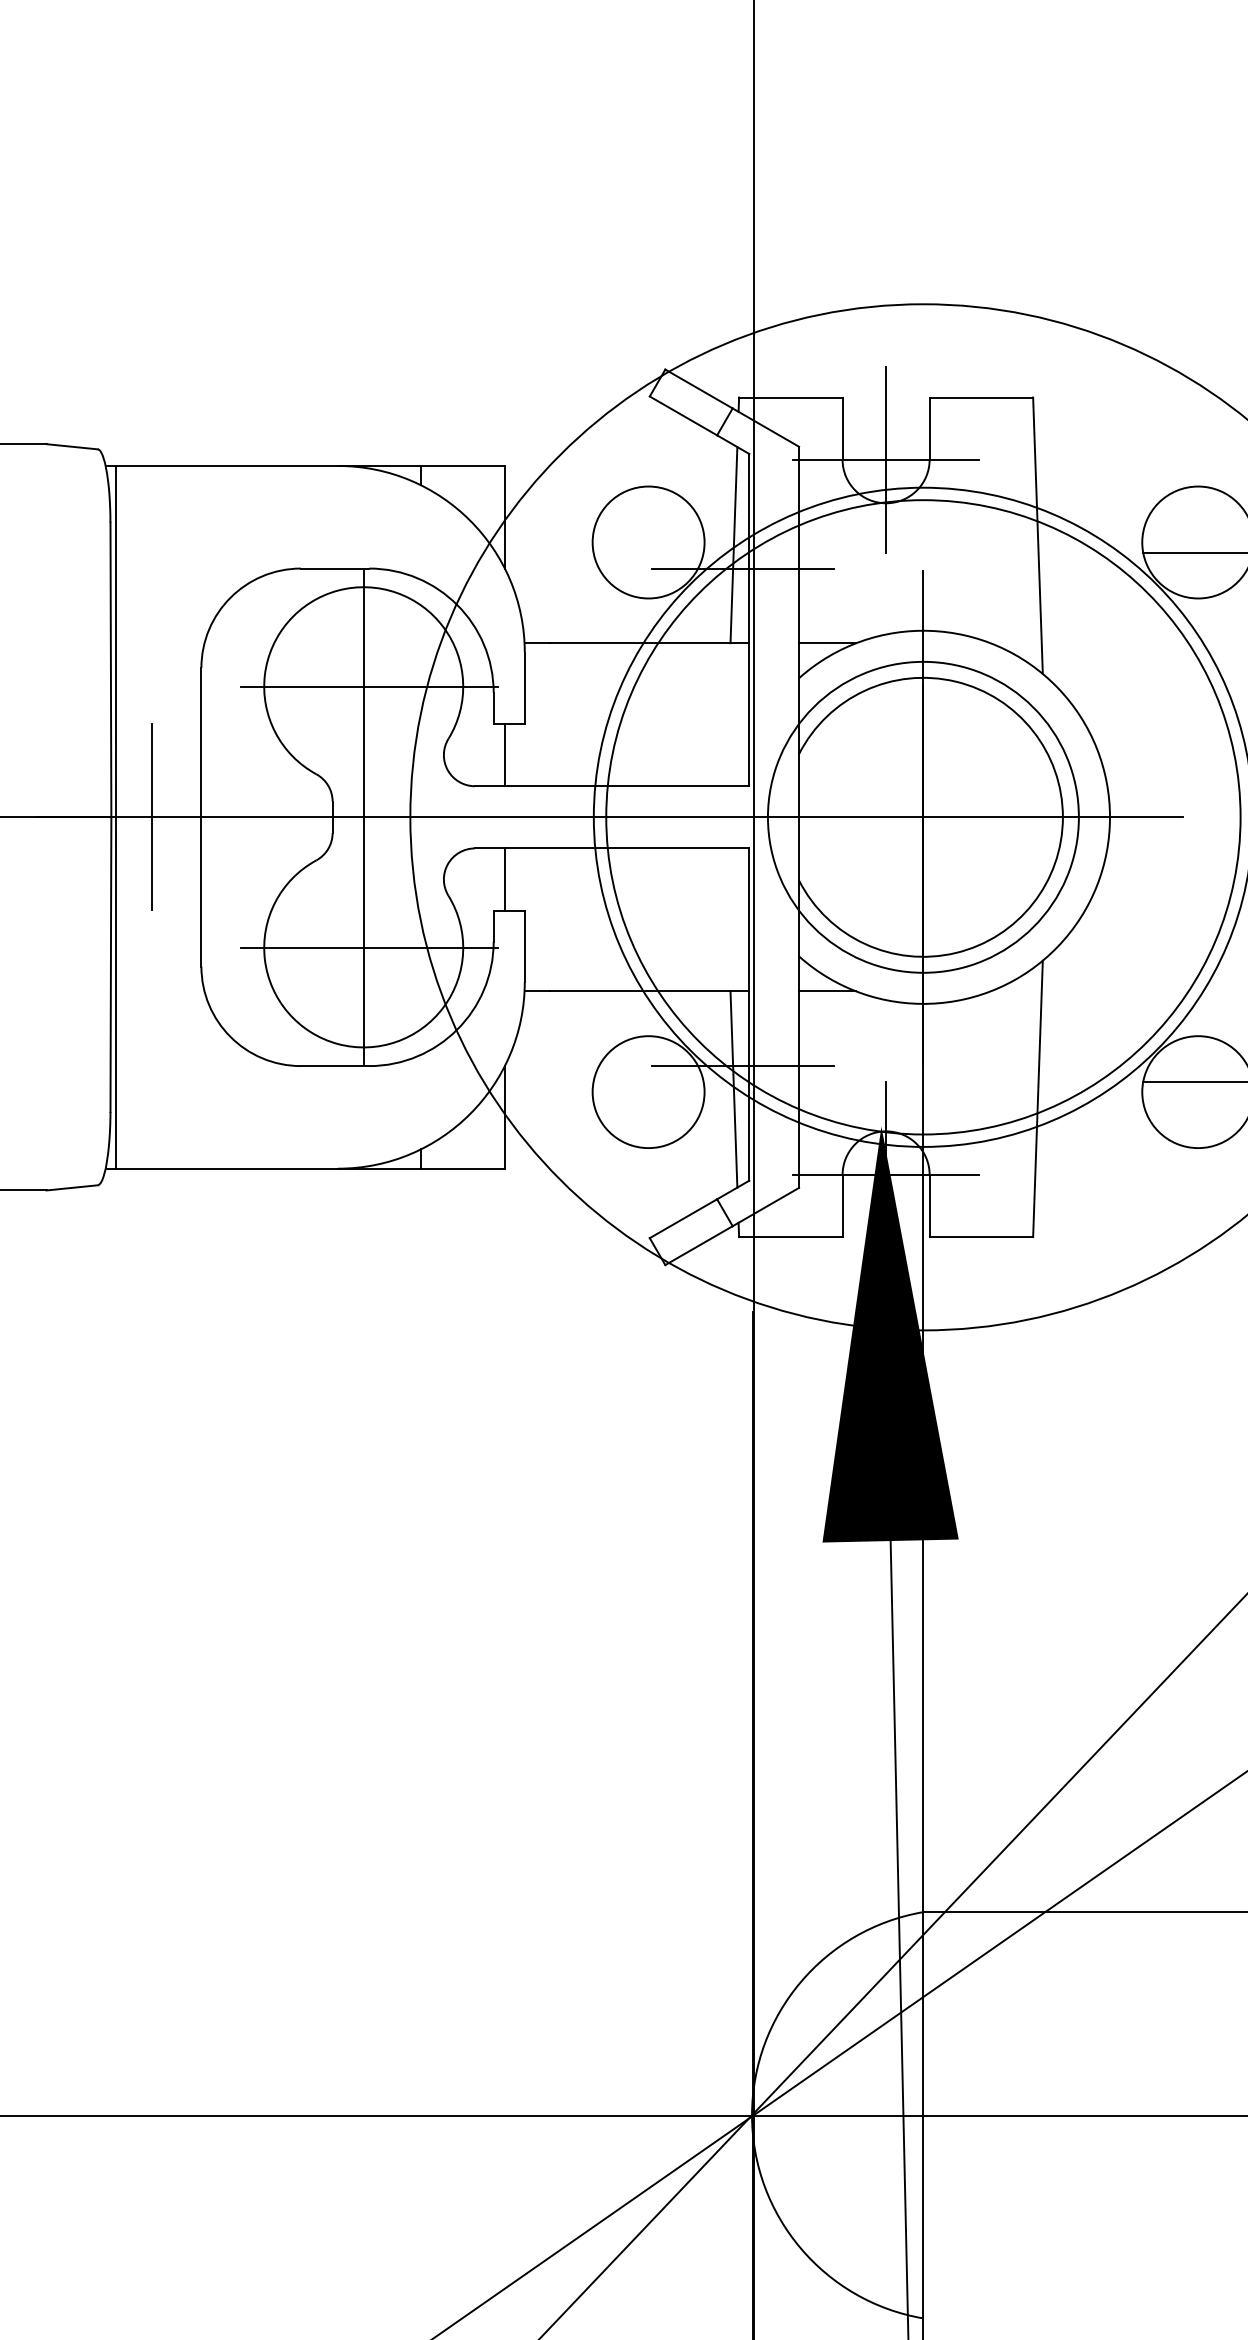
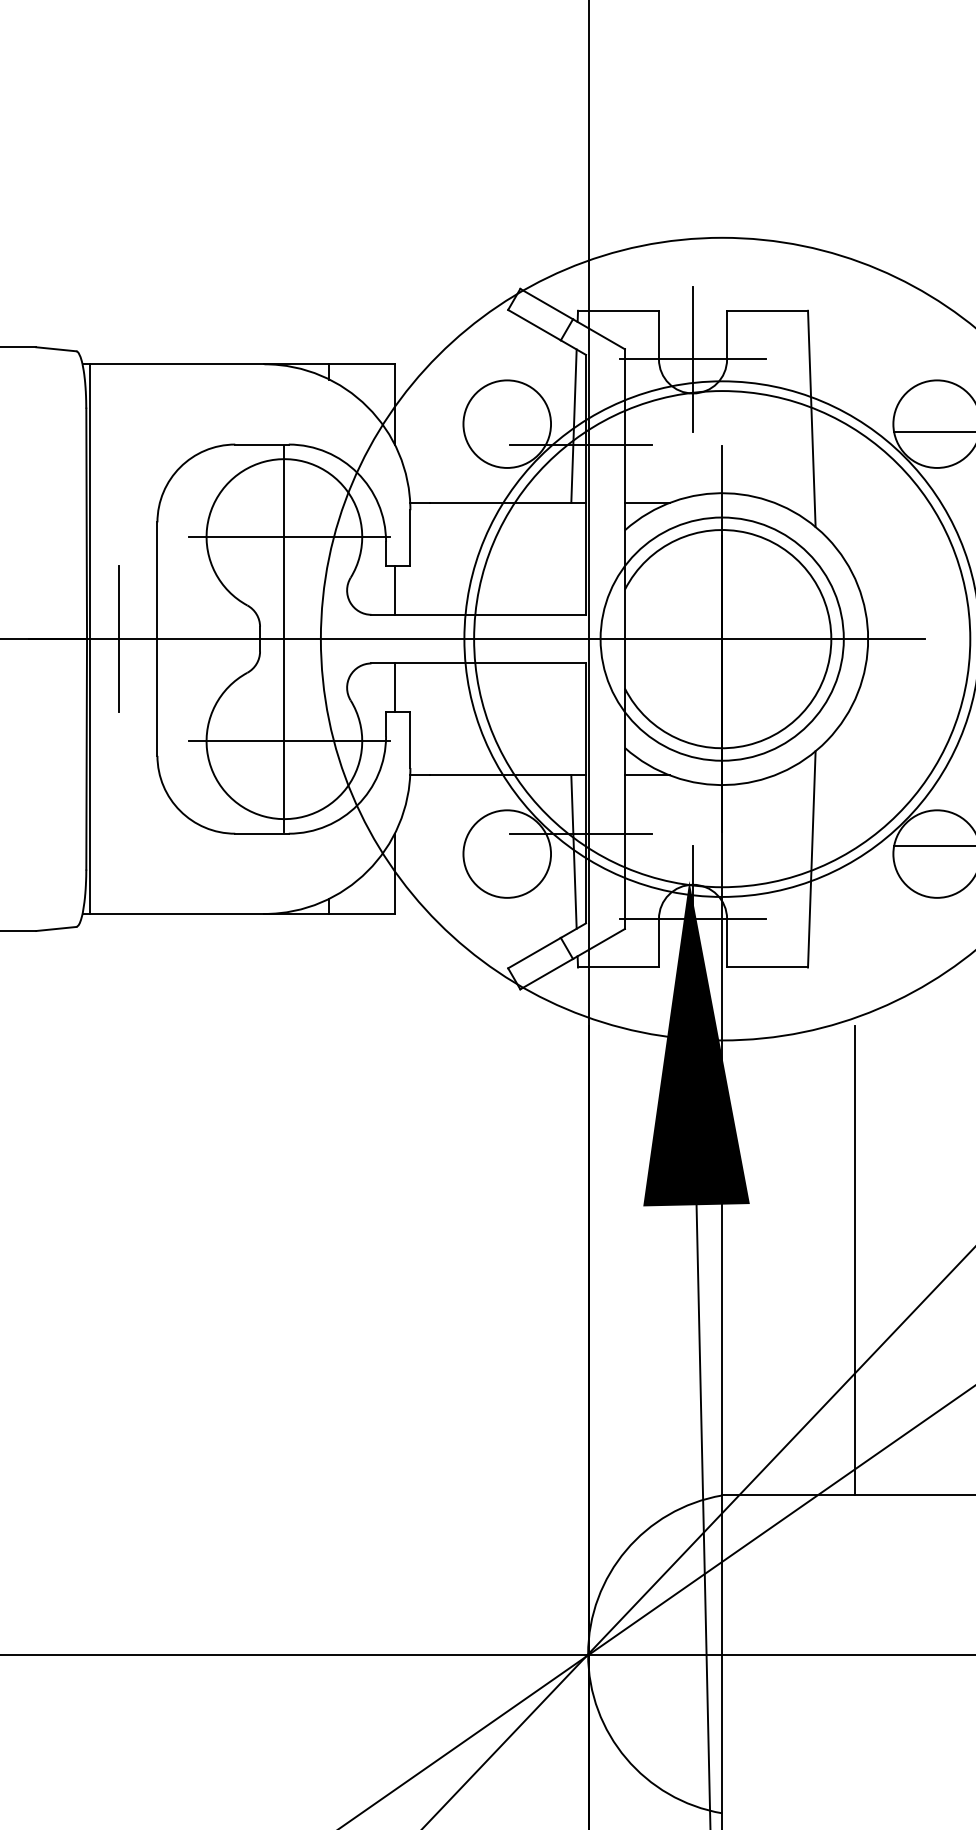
line: (1093, 1611) -> (855, 1260), added

